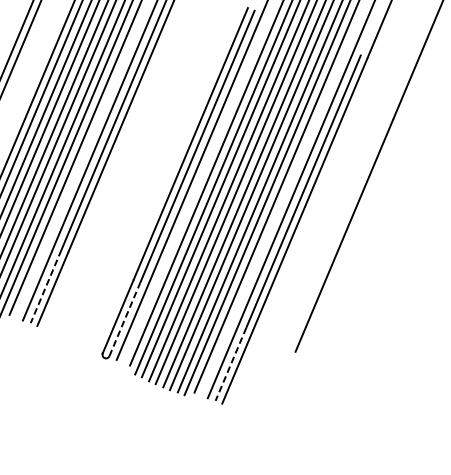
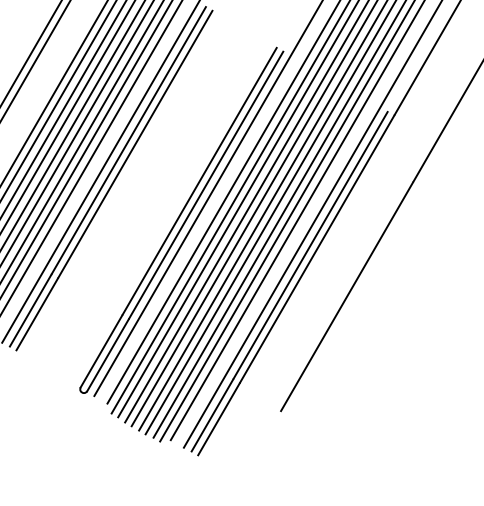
line: (46, 287) -> (30, 311), dashed -> solid
line: (125, 318) -> (108, 354), dashed -> solid
line: (231, 365) -> (212, 416), dashed -> solid

